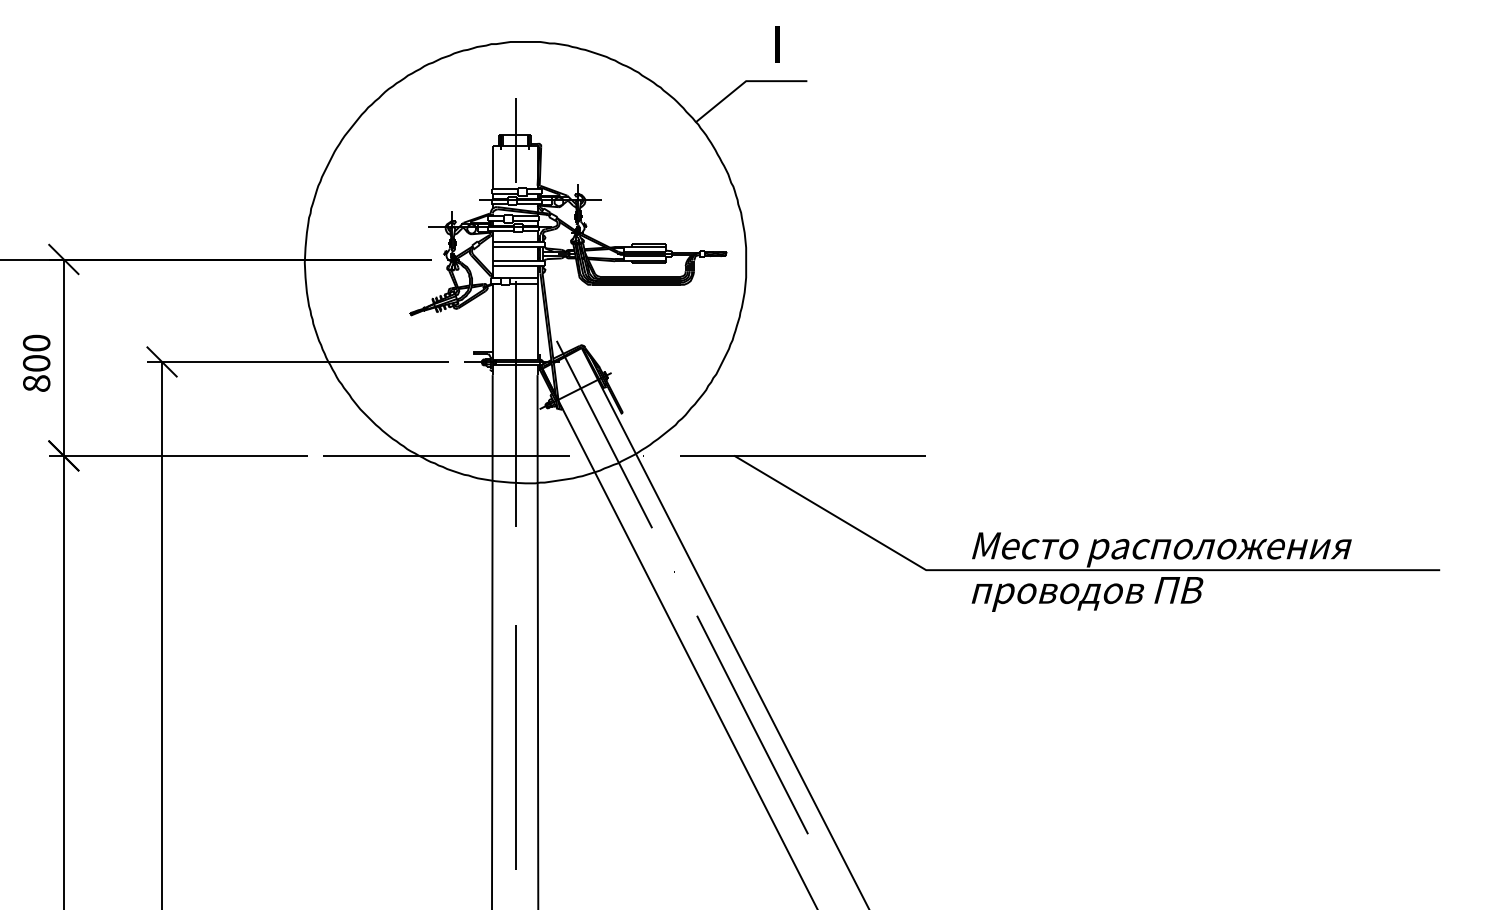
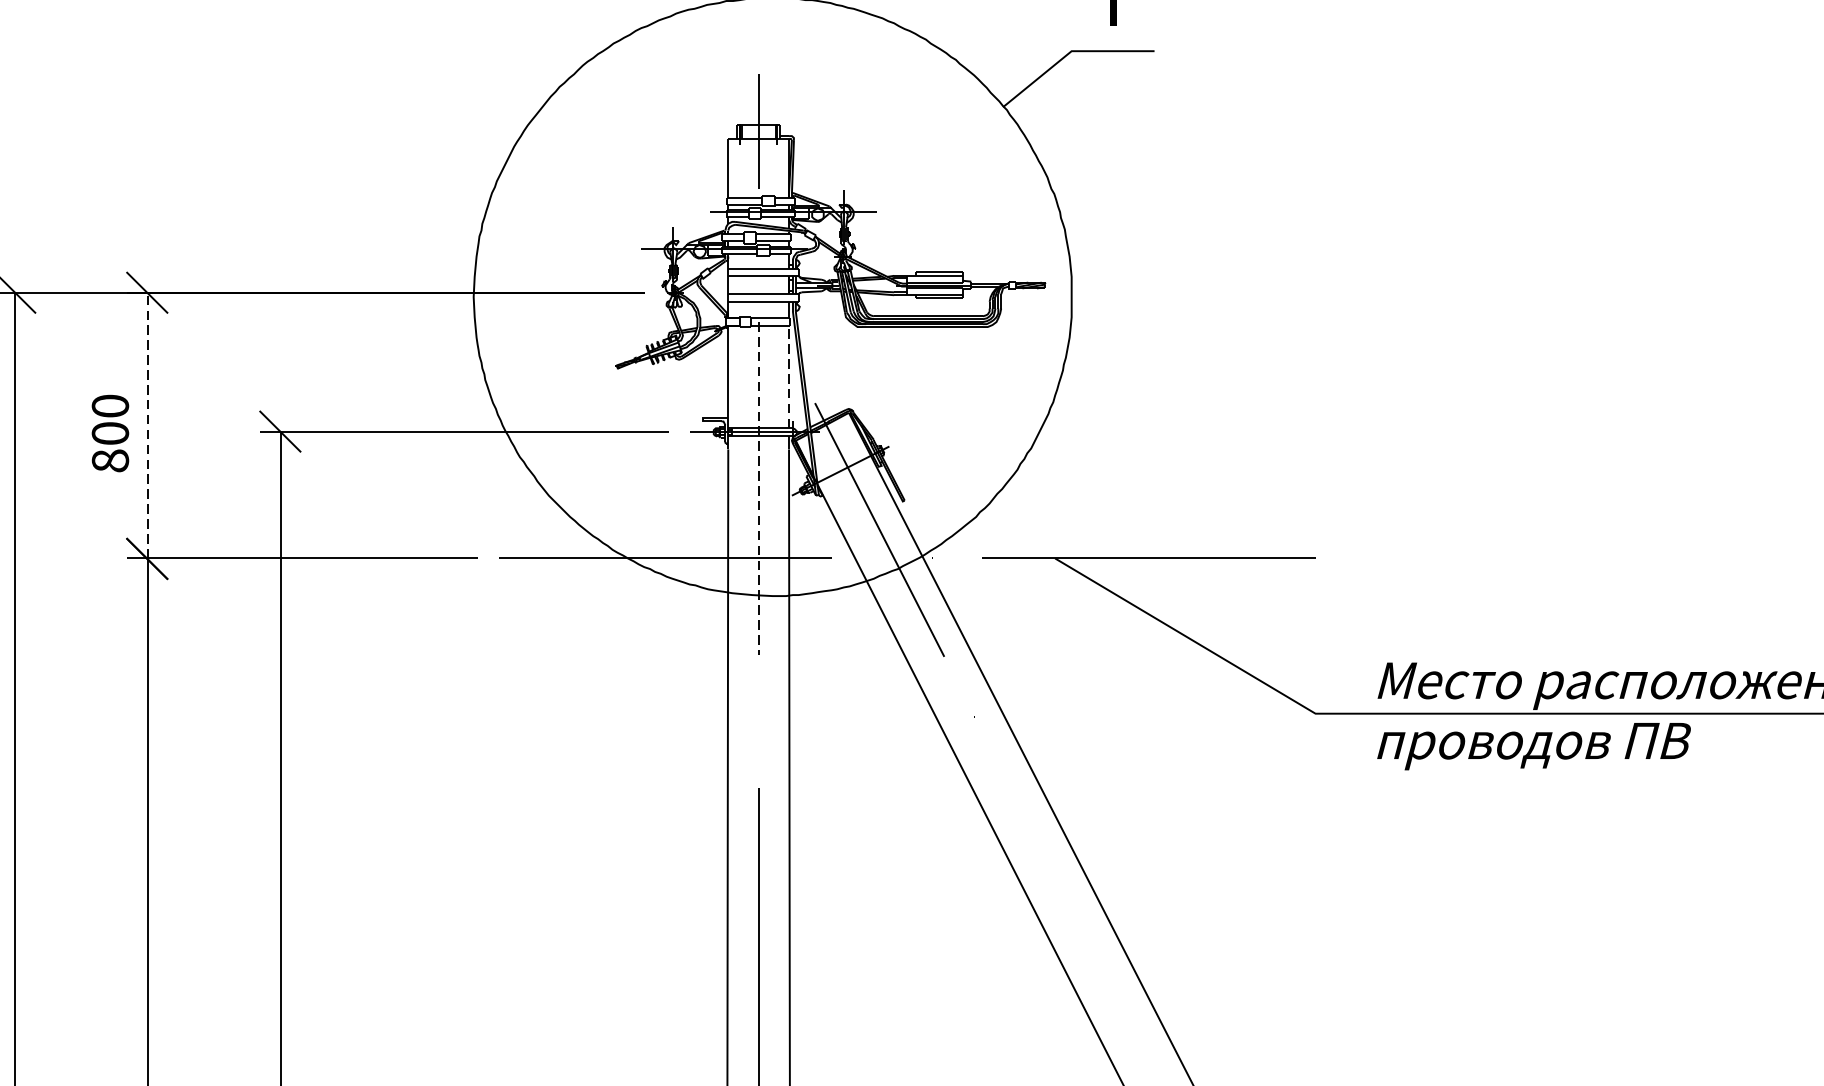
line: (537, 321) -> (788, 376), solid -> dashed
line: (64, 357) -> (148, 425), solid -> dashed
line: (515, 403) -> (759, 487), solid -> dashed
line: (752, 724) -> (1080, 922), removed

